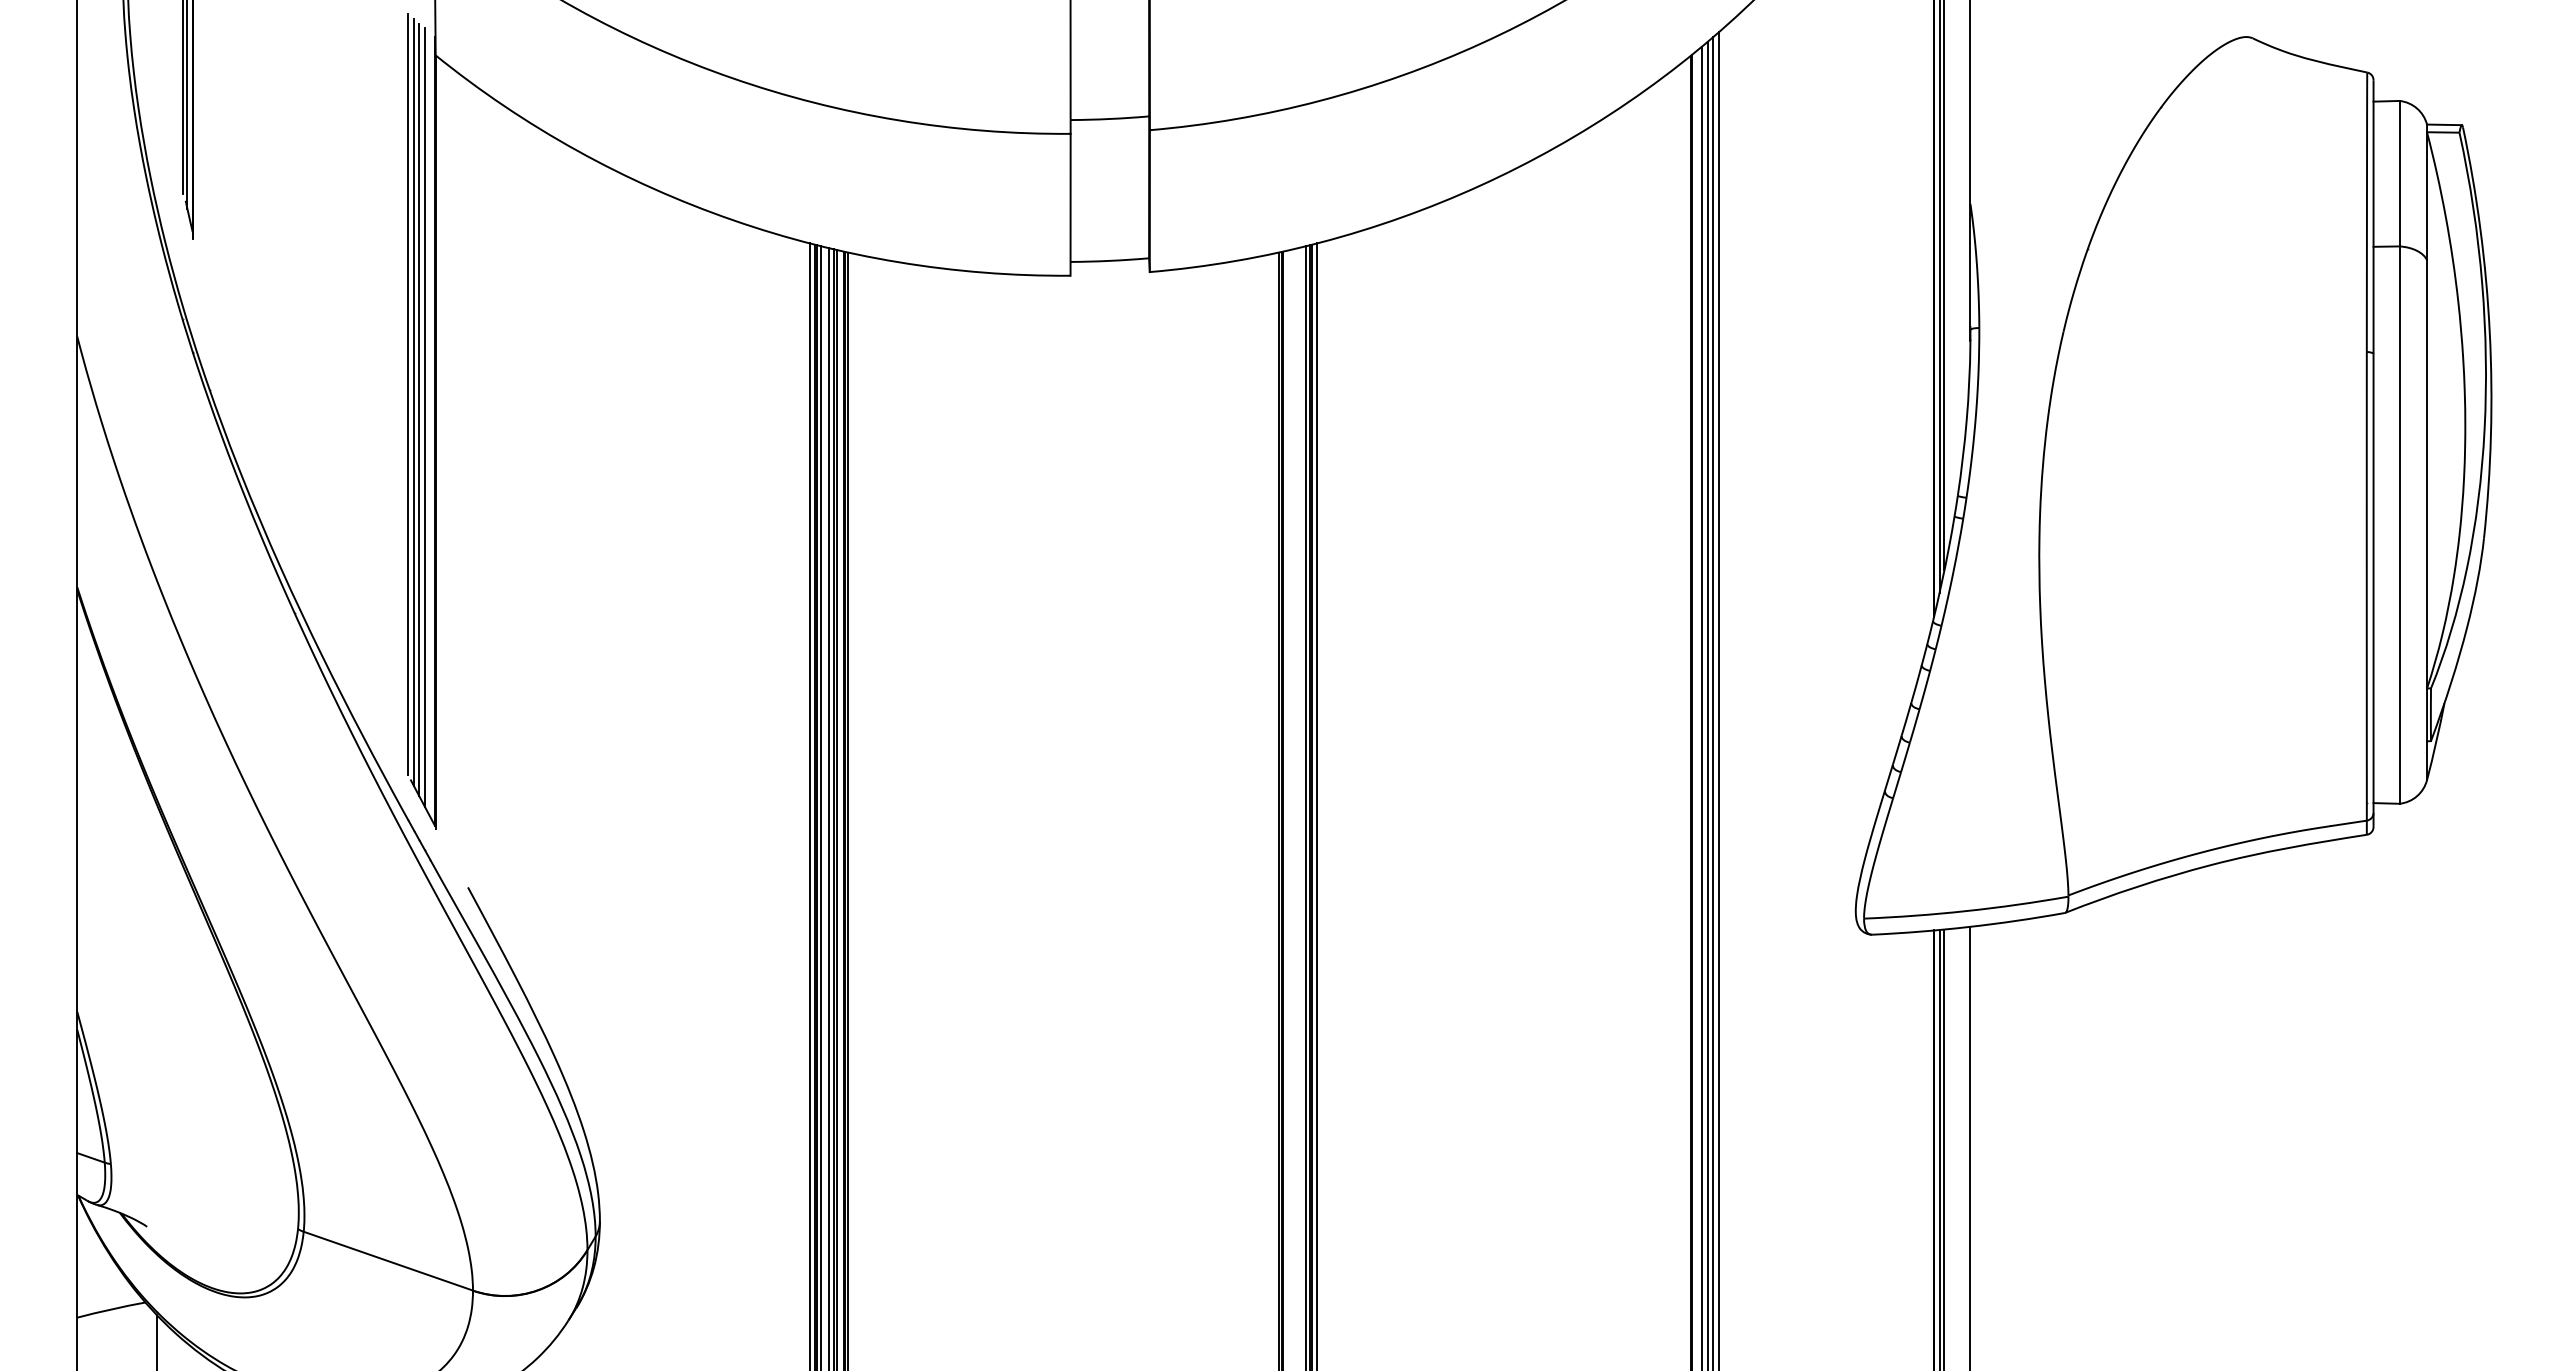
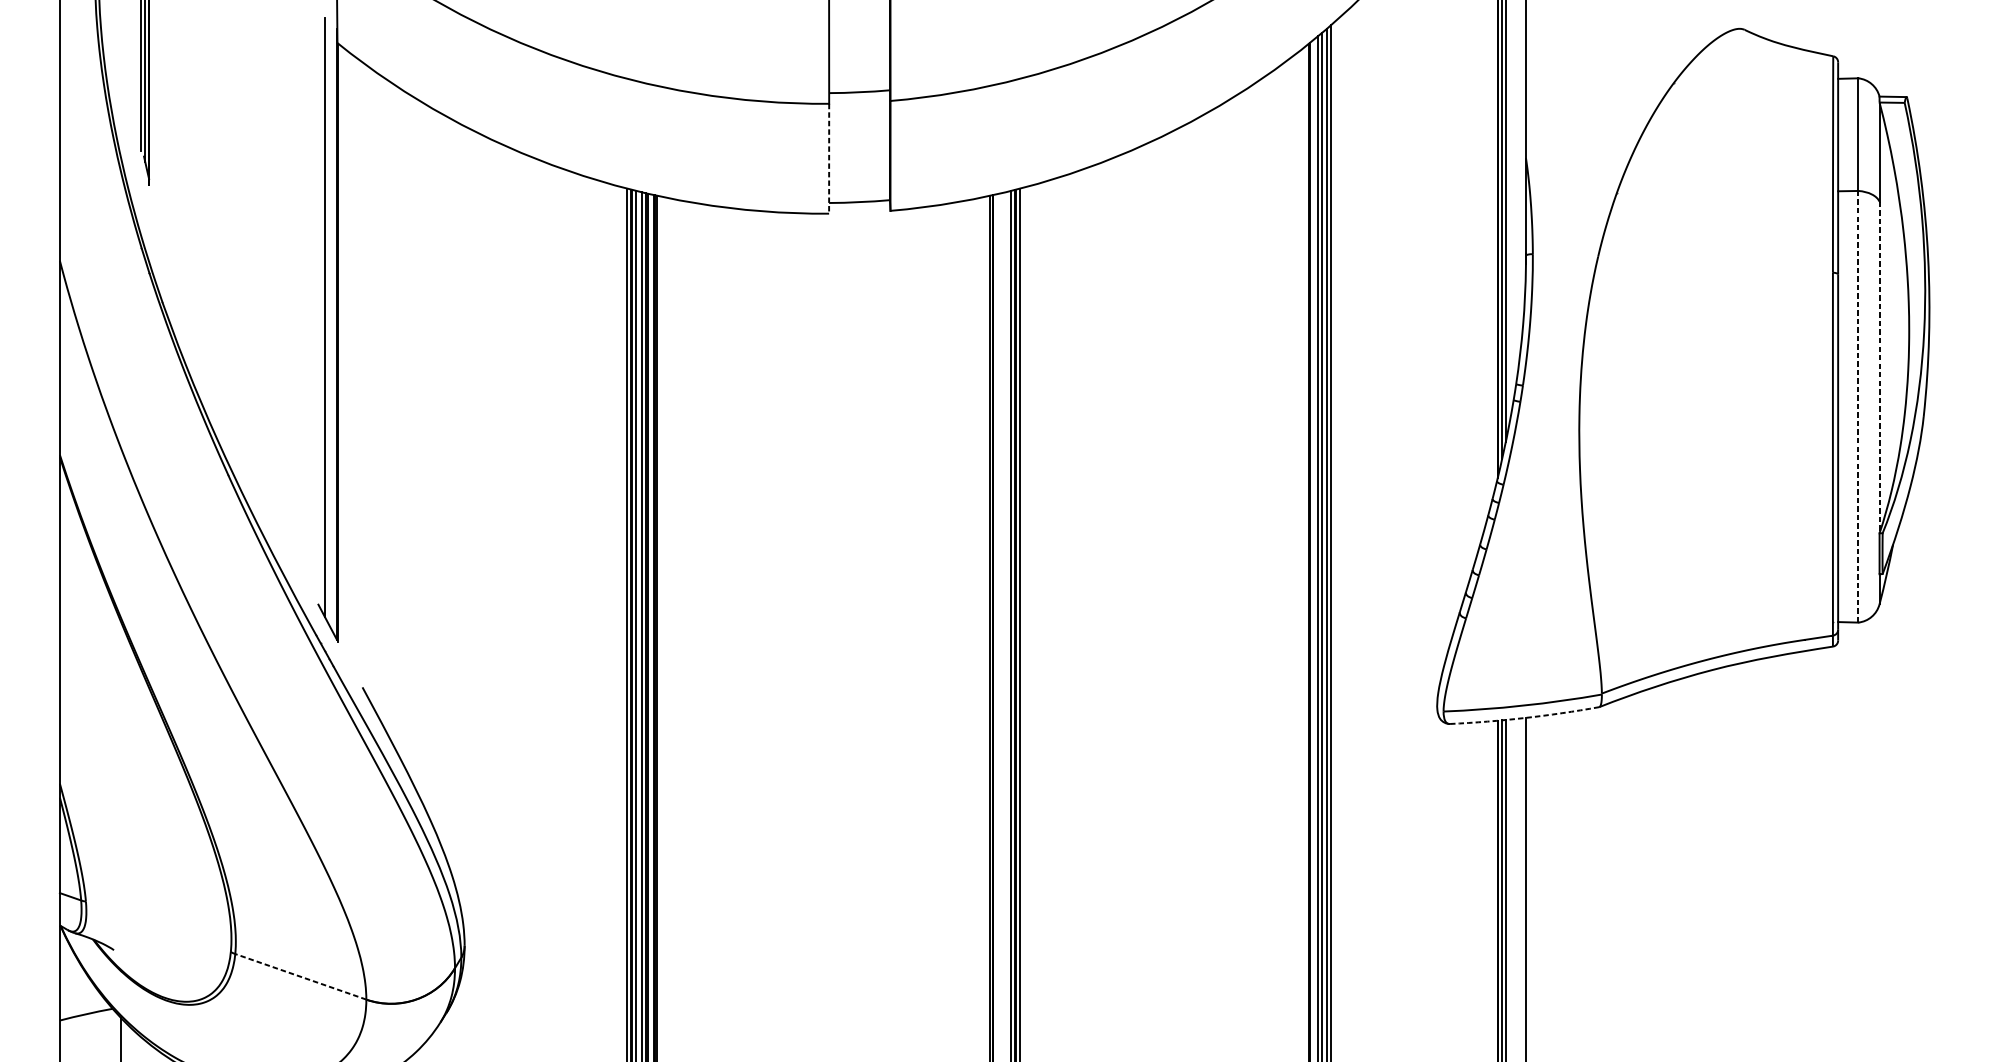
line: (1070, 204) -> (829, 158), solid -> dashed
line: (408, 394) -> (316, 305), removed
line: (413, 402) -> (320, 311), removed
line: (425, 417) -> (329, 323), removed
line: (2427, 474) -> (1879, 367), solid -> dashed
line: (2399, 525) -> (1858, 407), solid -> dashed
arc: (1969, 926) -> (1525, 717), solid -> dashed
line: (388, 1261) -> (300, 977), solid -> dashed

